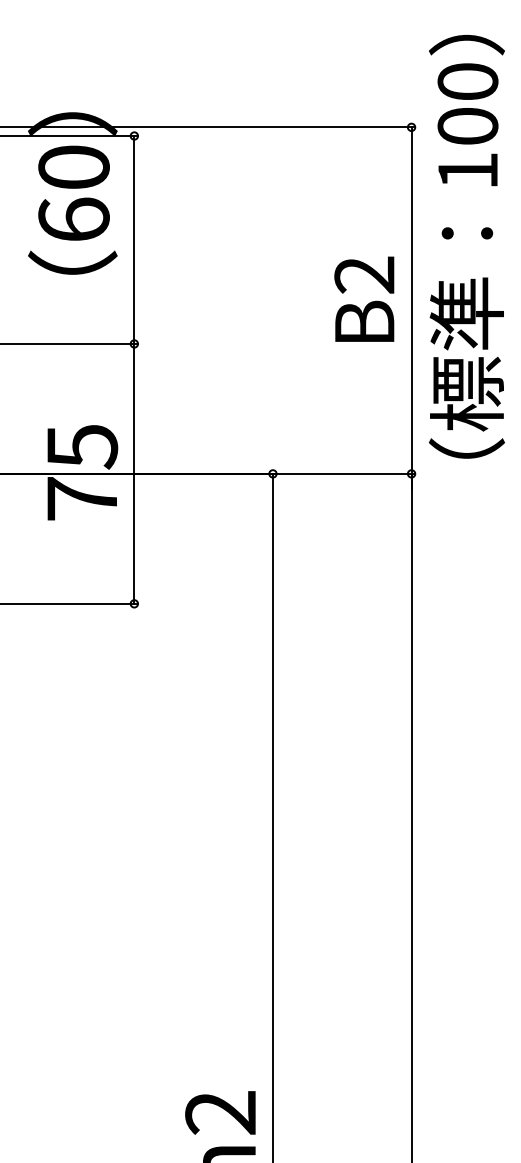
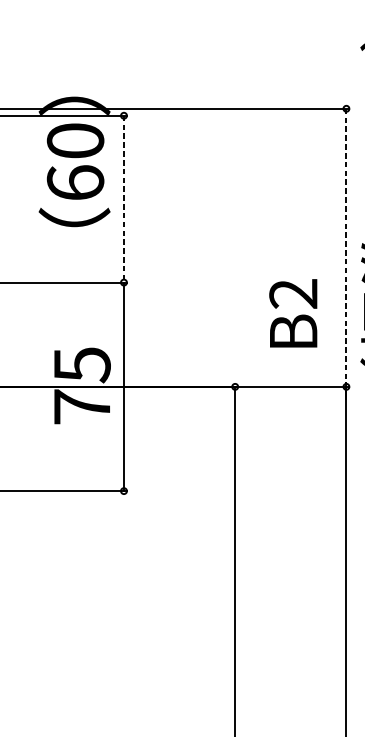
line: (134, 239) -> (124, 198), solid -> dashed
text: (364, 298) -> (293, 312), moved
line: (411, 301) -> (346, 248), solid -> dashed

